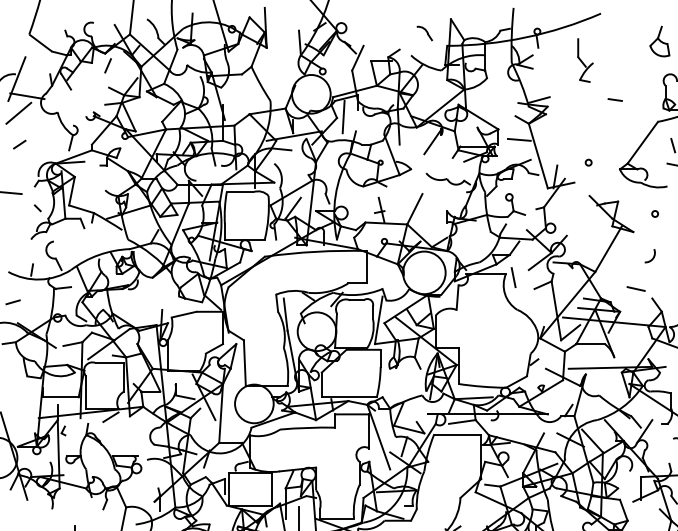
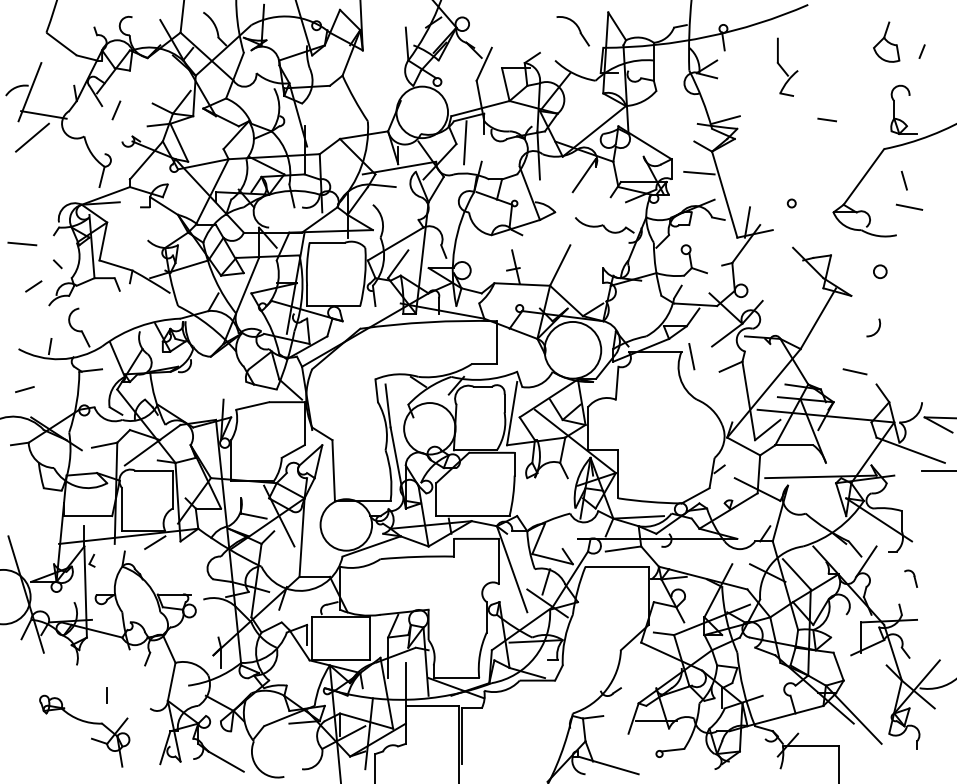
part: (424, 33) -> (572, 31), size x1.6
line: (108, 65) -> (116, 110), moved
line: (19, 144) -> (33, 286), moved
circle: (655, 213) -> (880, 271), size x1.6

